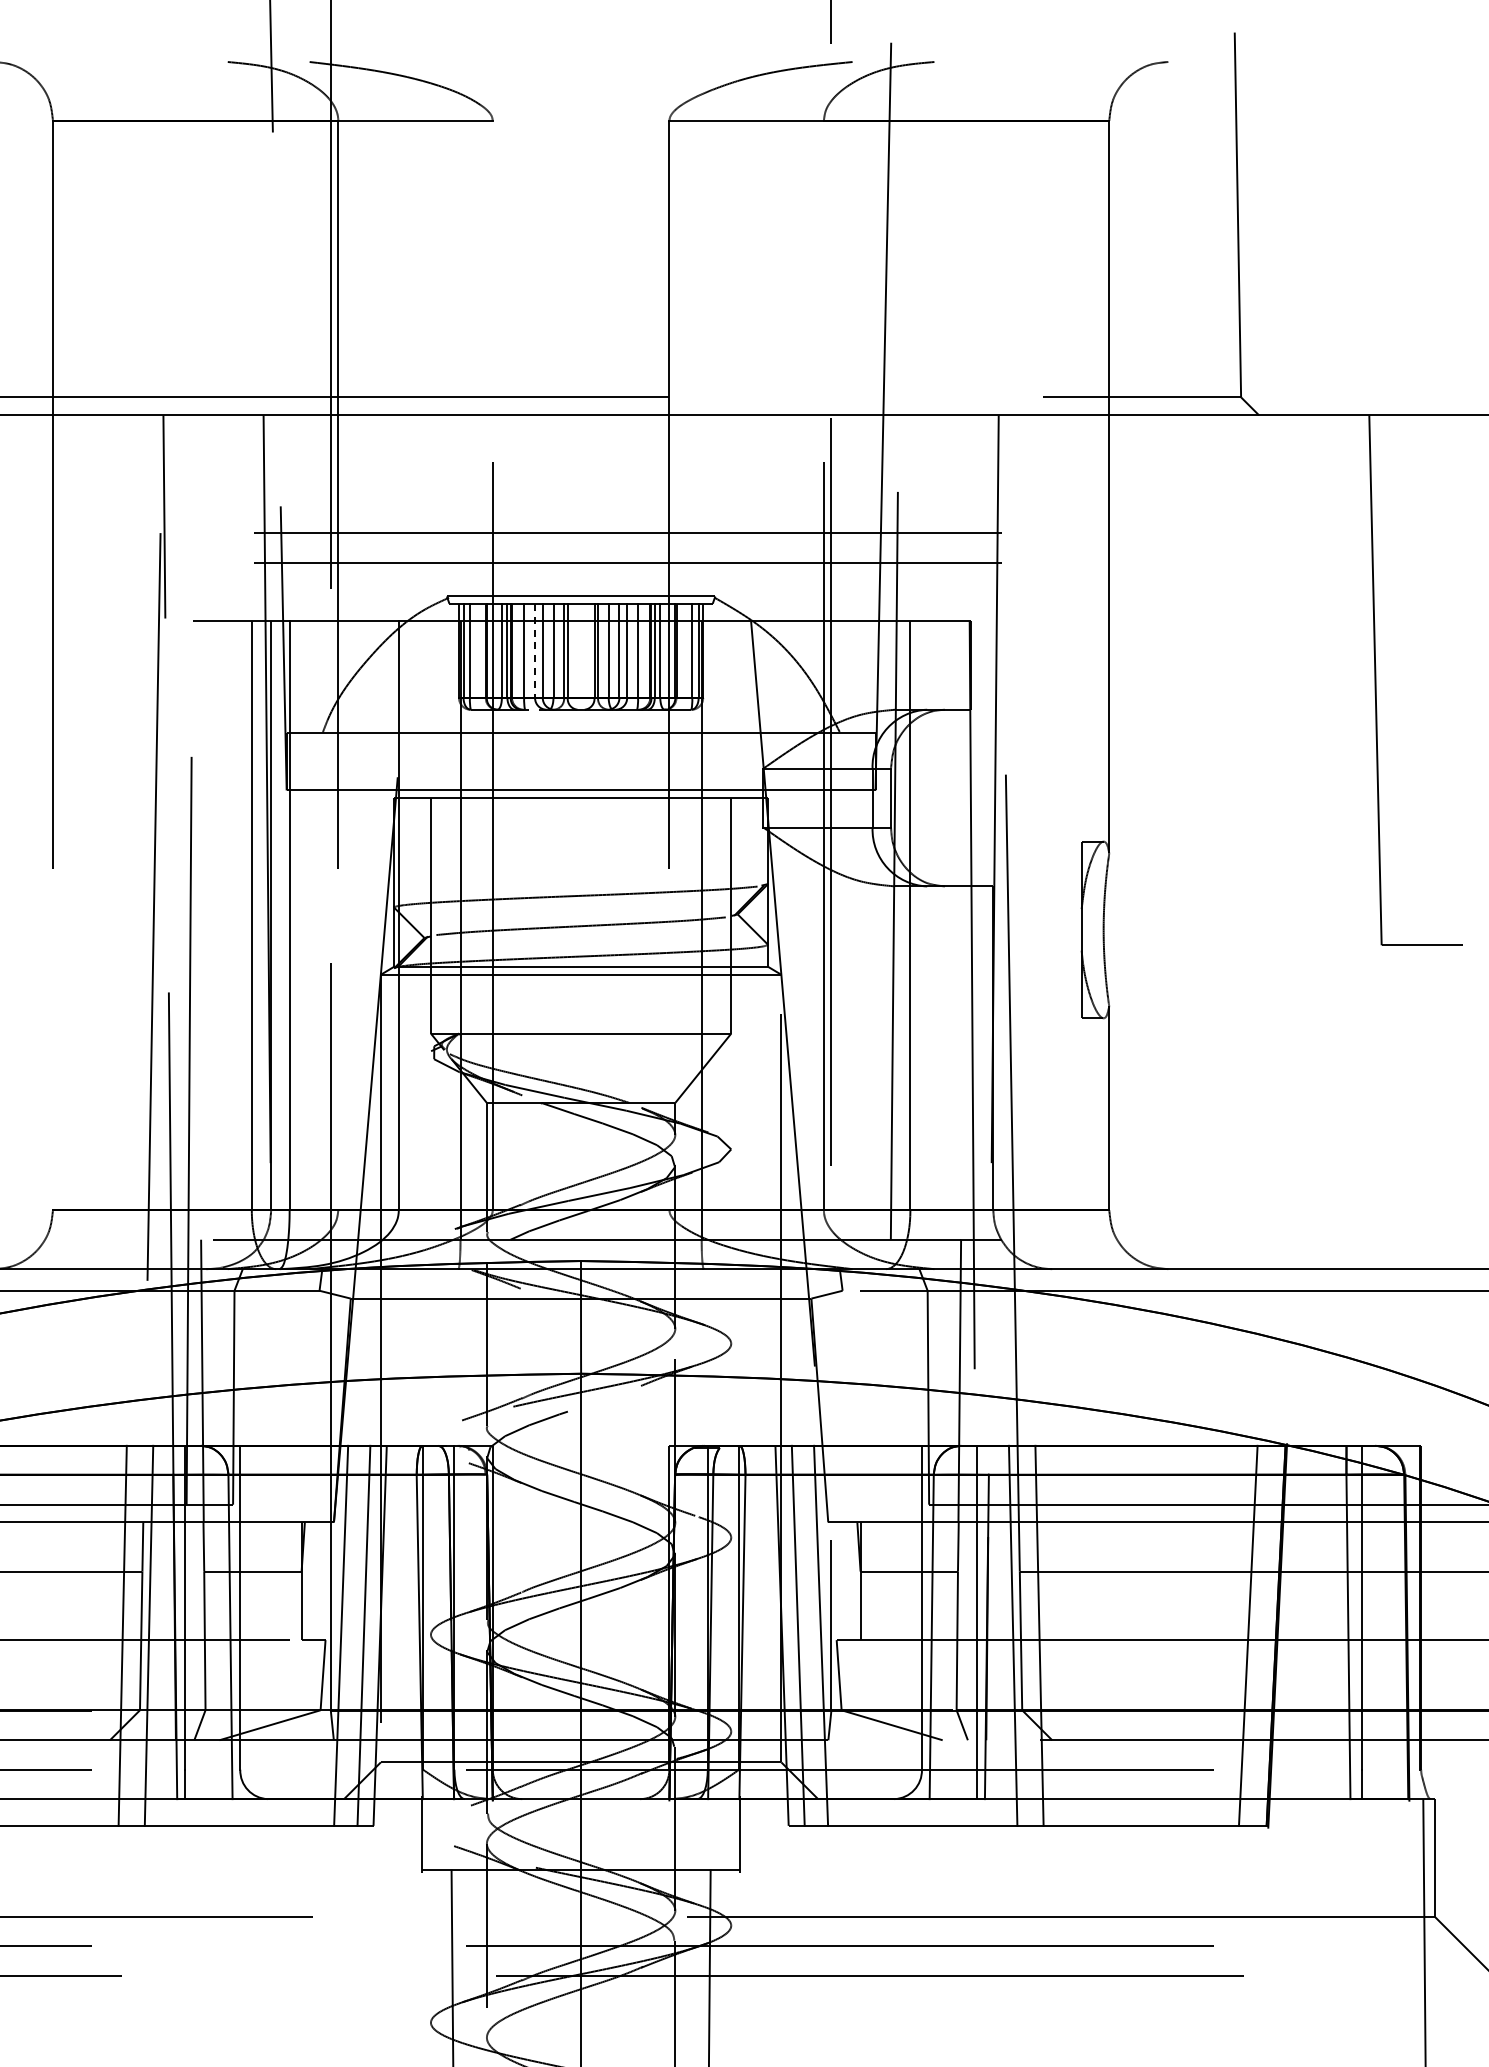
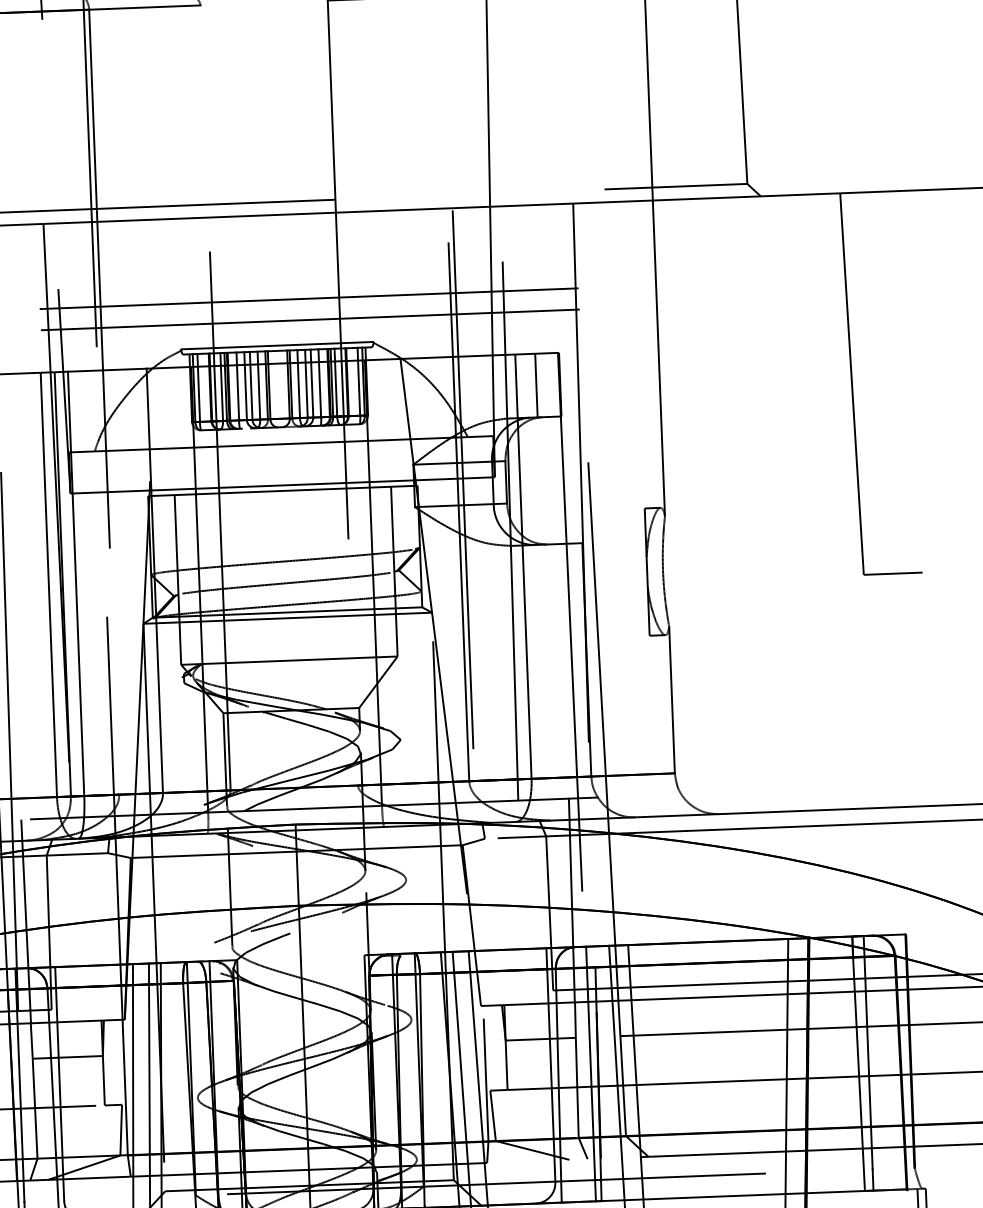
line: (535, 651) -> (245, 386), dashed -> solid
line: (938, 665) -> (536, 385), added

